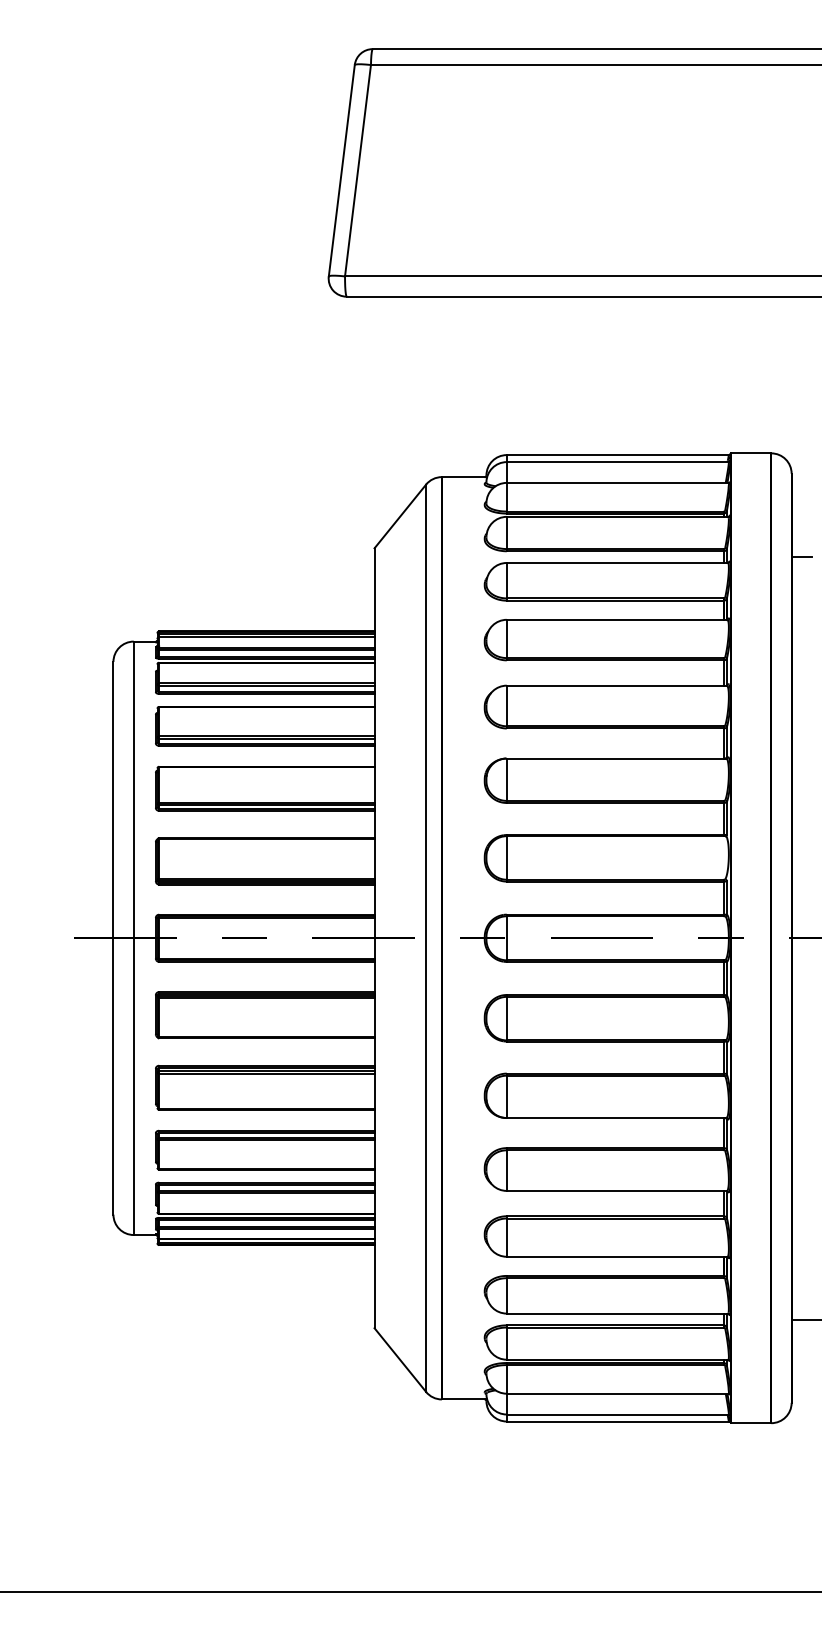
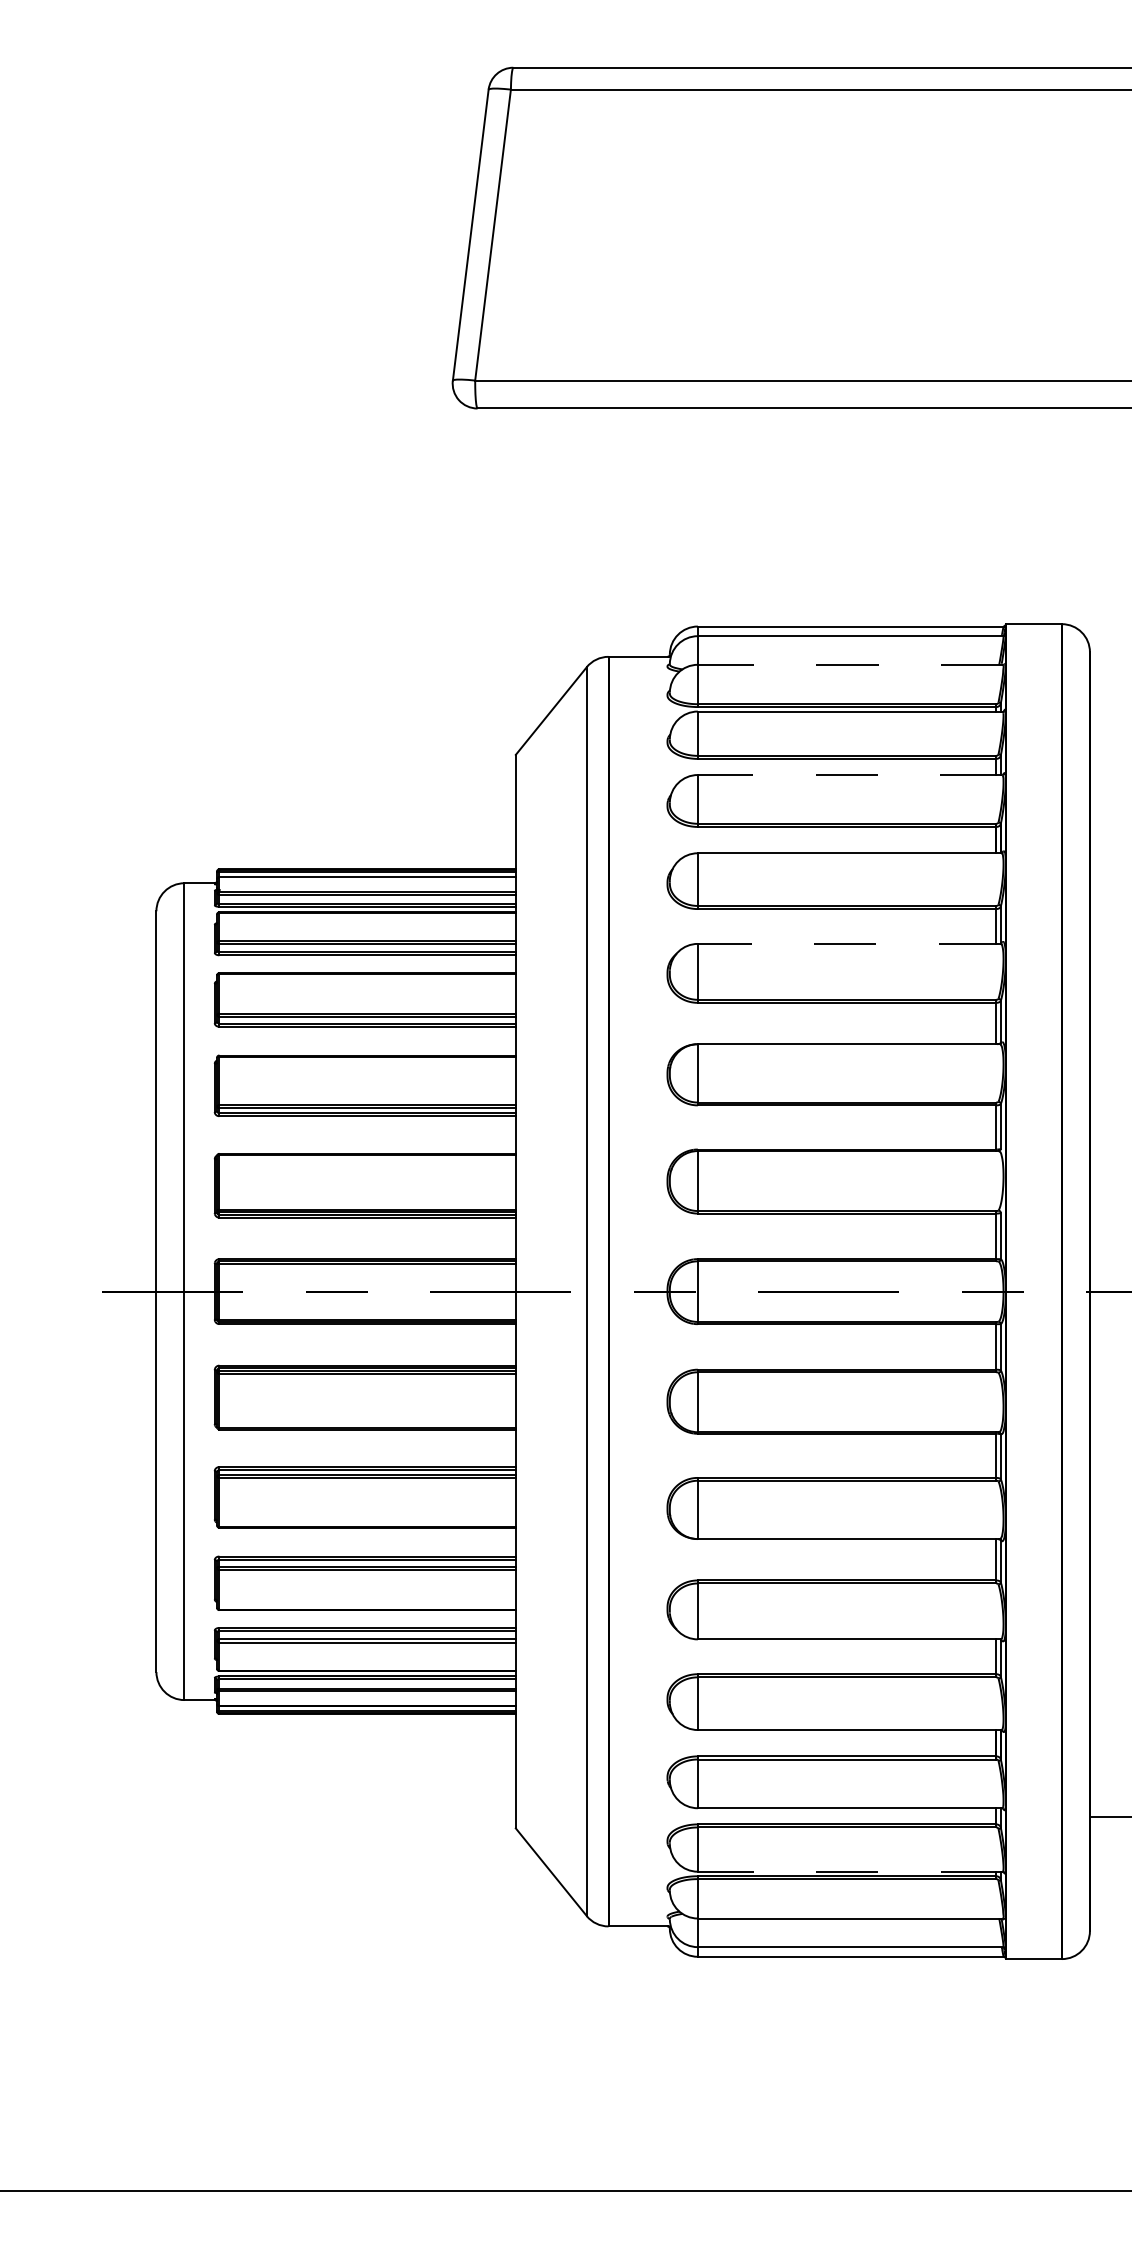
line: (617, 482) -> (850, 664), solid -> dashed
line: (801, 556) -> (1103, 766), removed
line: (616, 563) -> (849, 775), solid -> dashed
line: (616, 685) -> (848, 943), solid -> dashed
line: (616, 1359) -> (849, 1871), solid -> dashed

